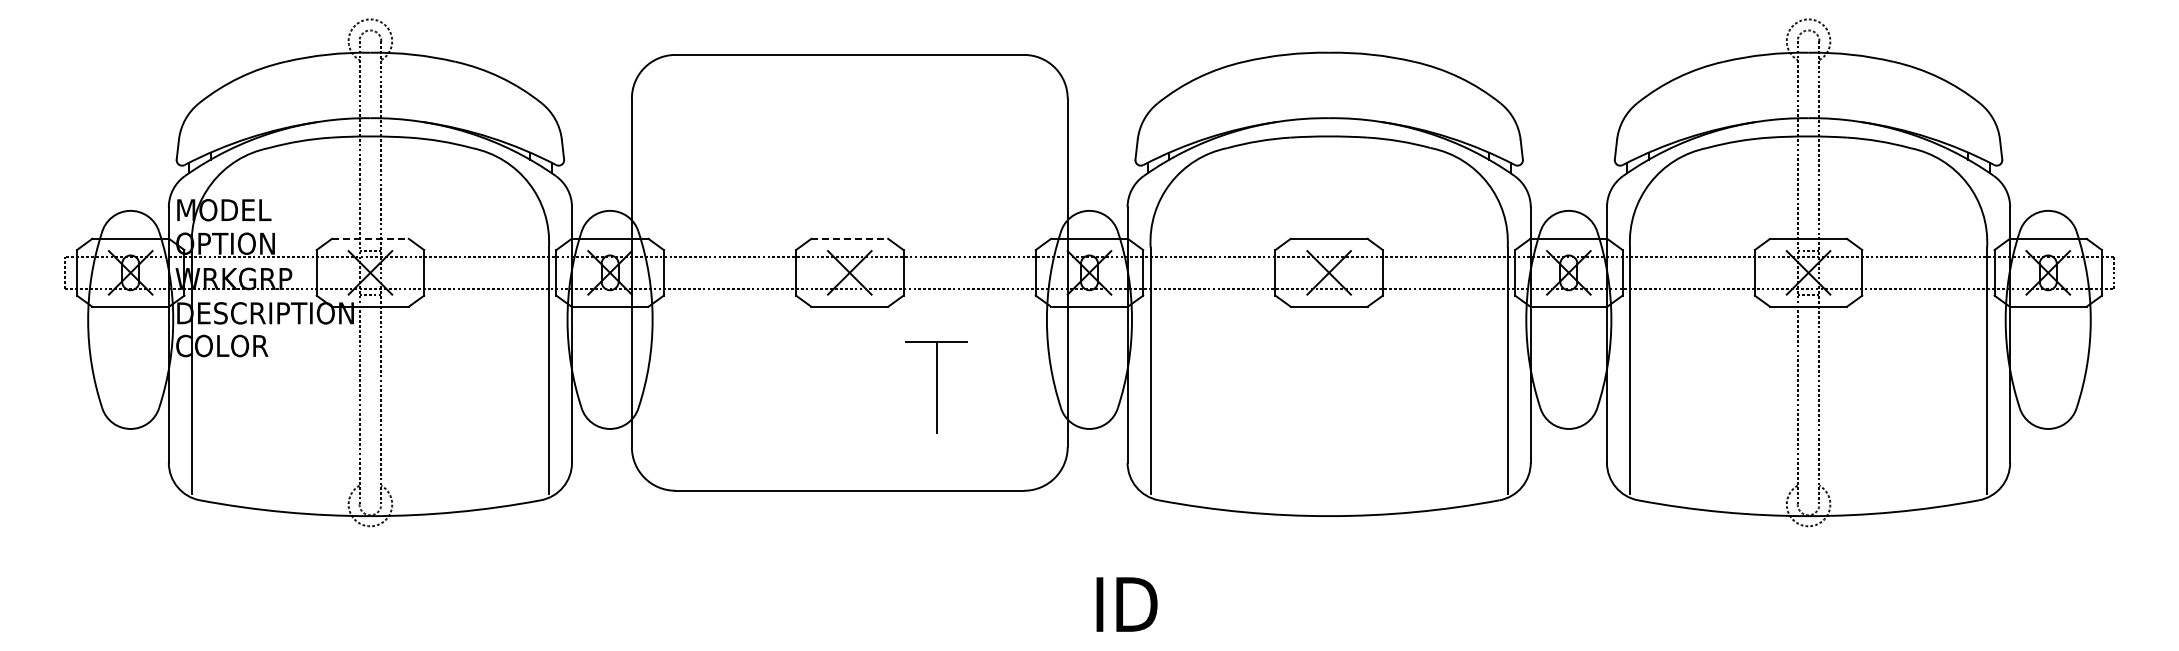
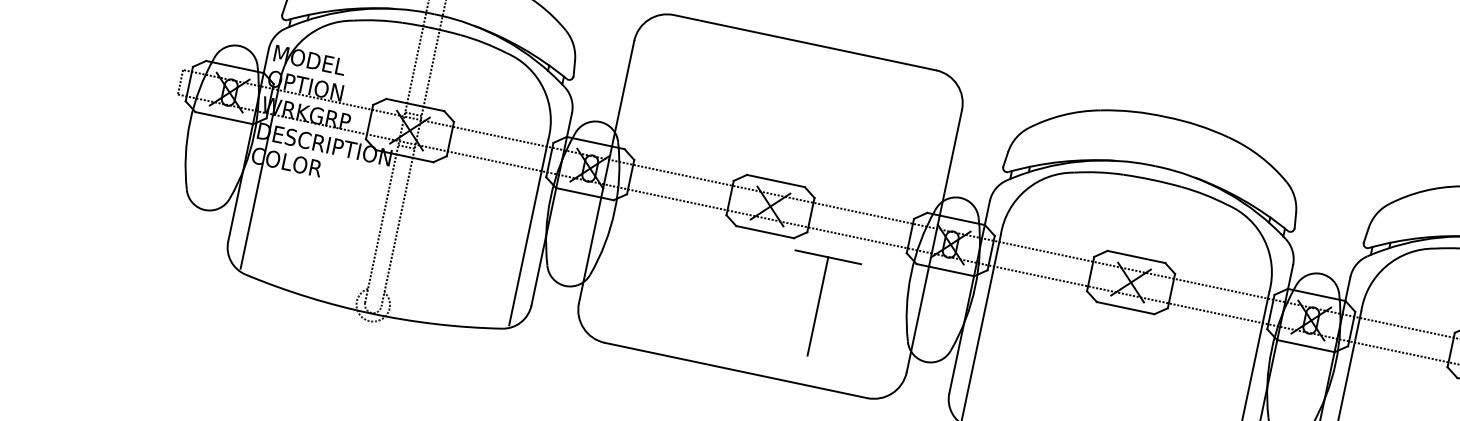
line: (370, 238) -> (415, 104), dashed -> solid
line: (850, 238) -> (776, 180), dashed -> solid
part: (936, 387) -> (817, 306), size x1.43

